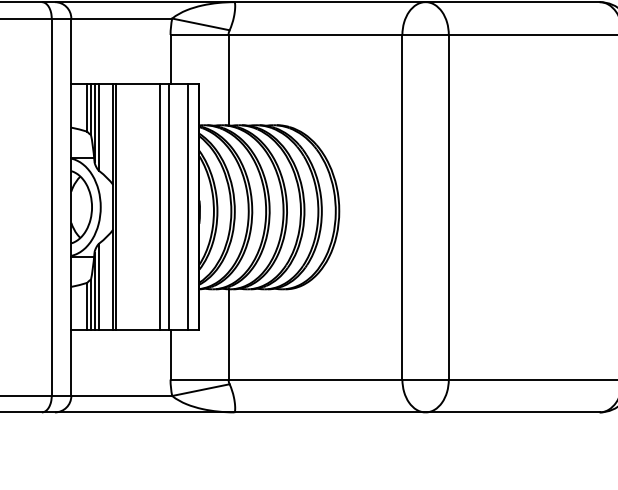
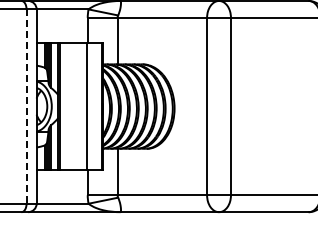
line: (160, 207) -> (82, 106), removed
line: (187, 207) -> (96, 106), removed
line: (51, 209) -> (26, 107), solid -> dashed

